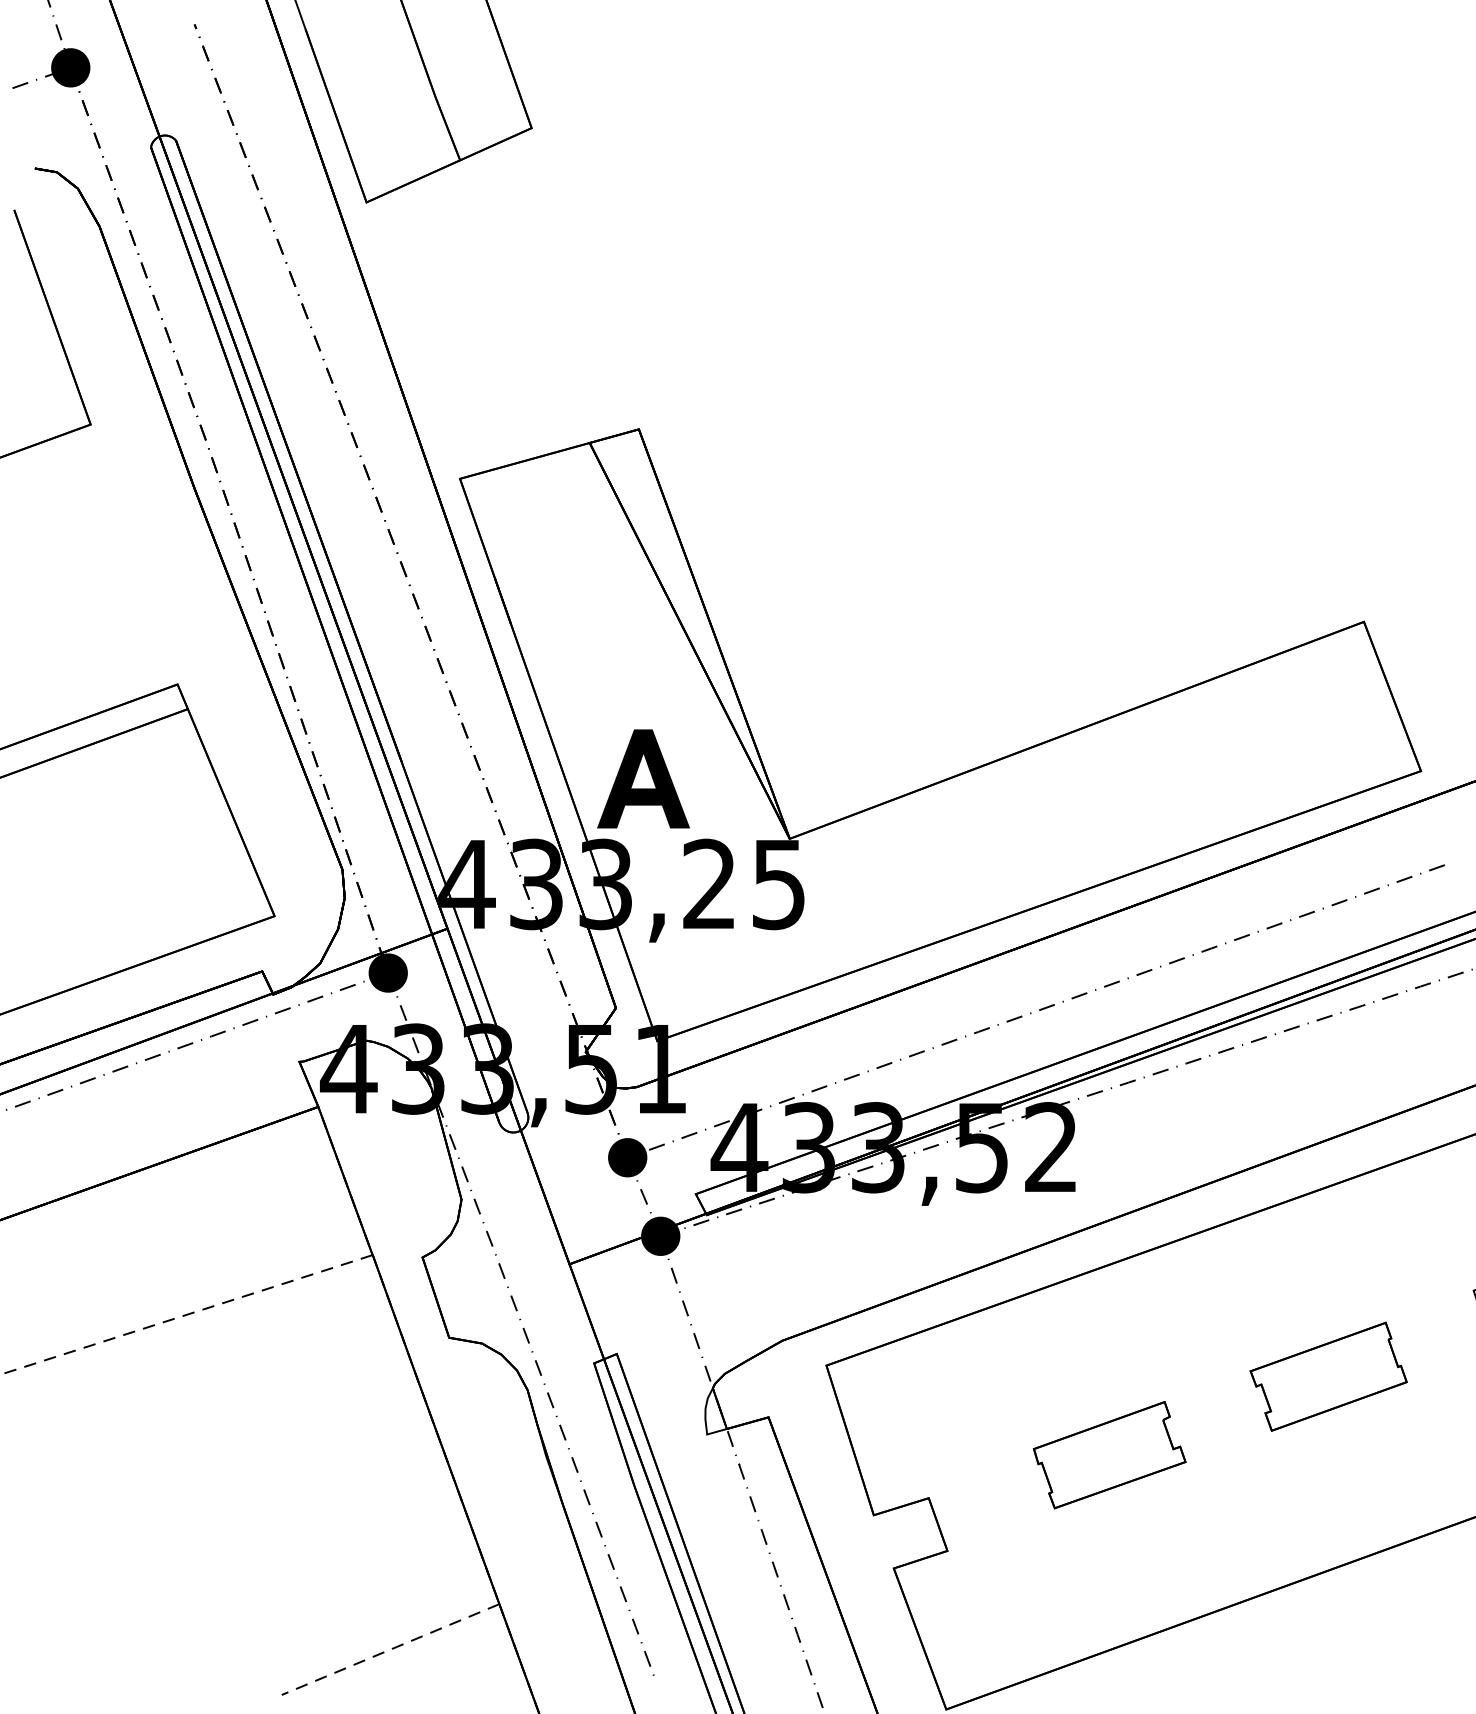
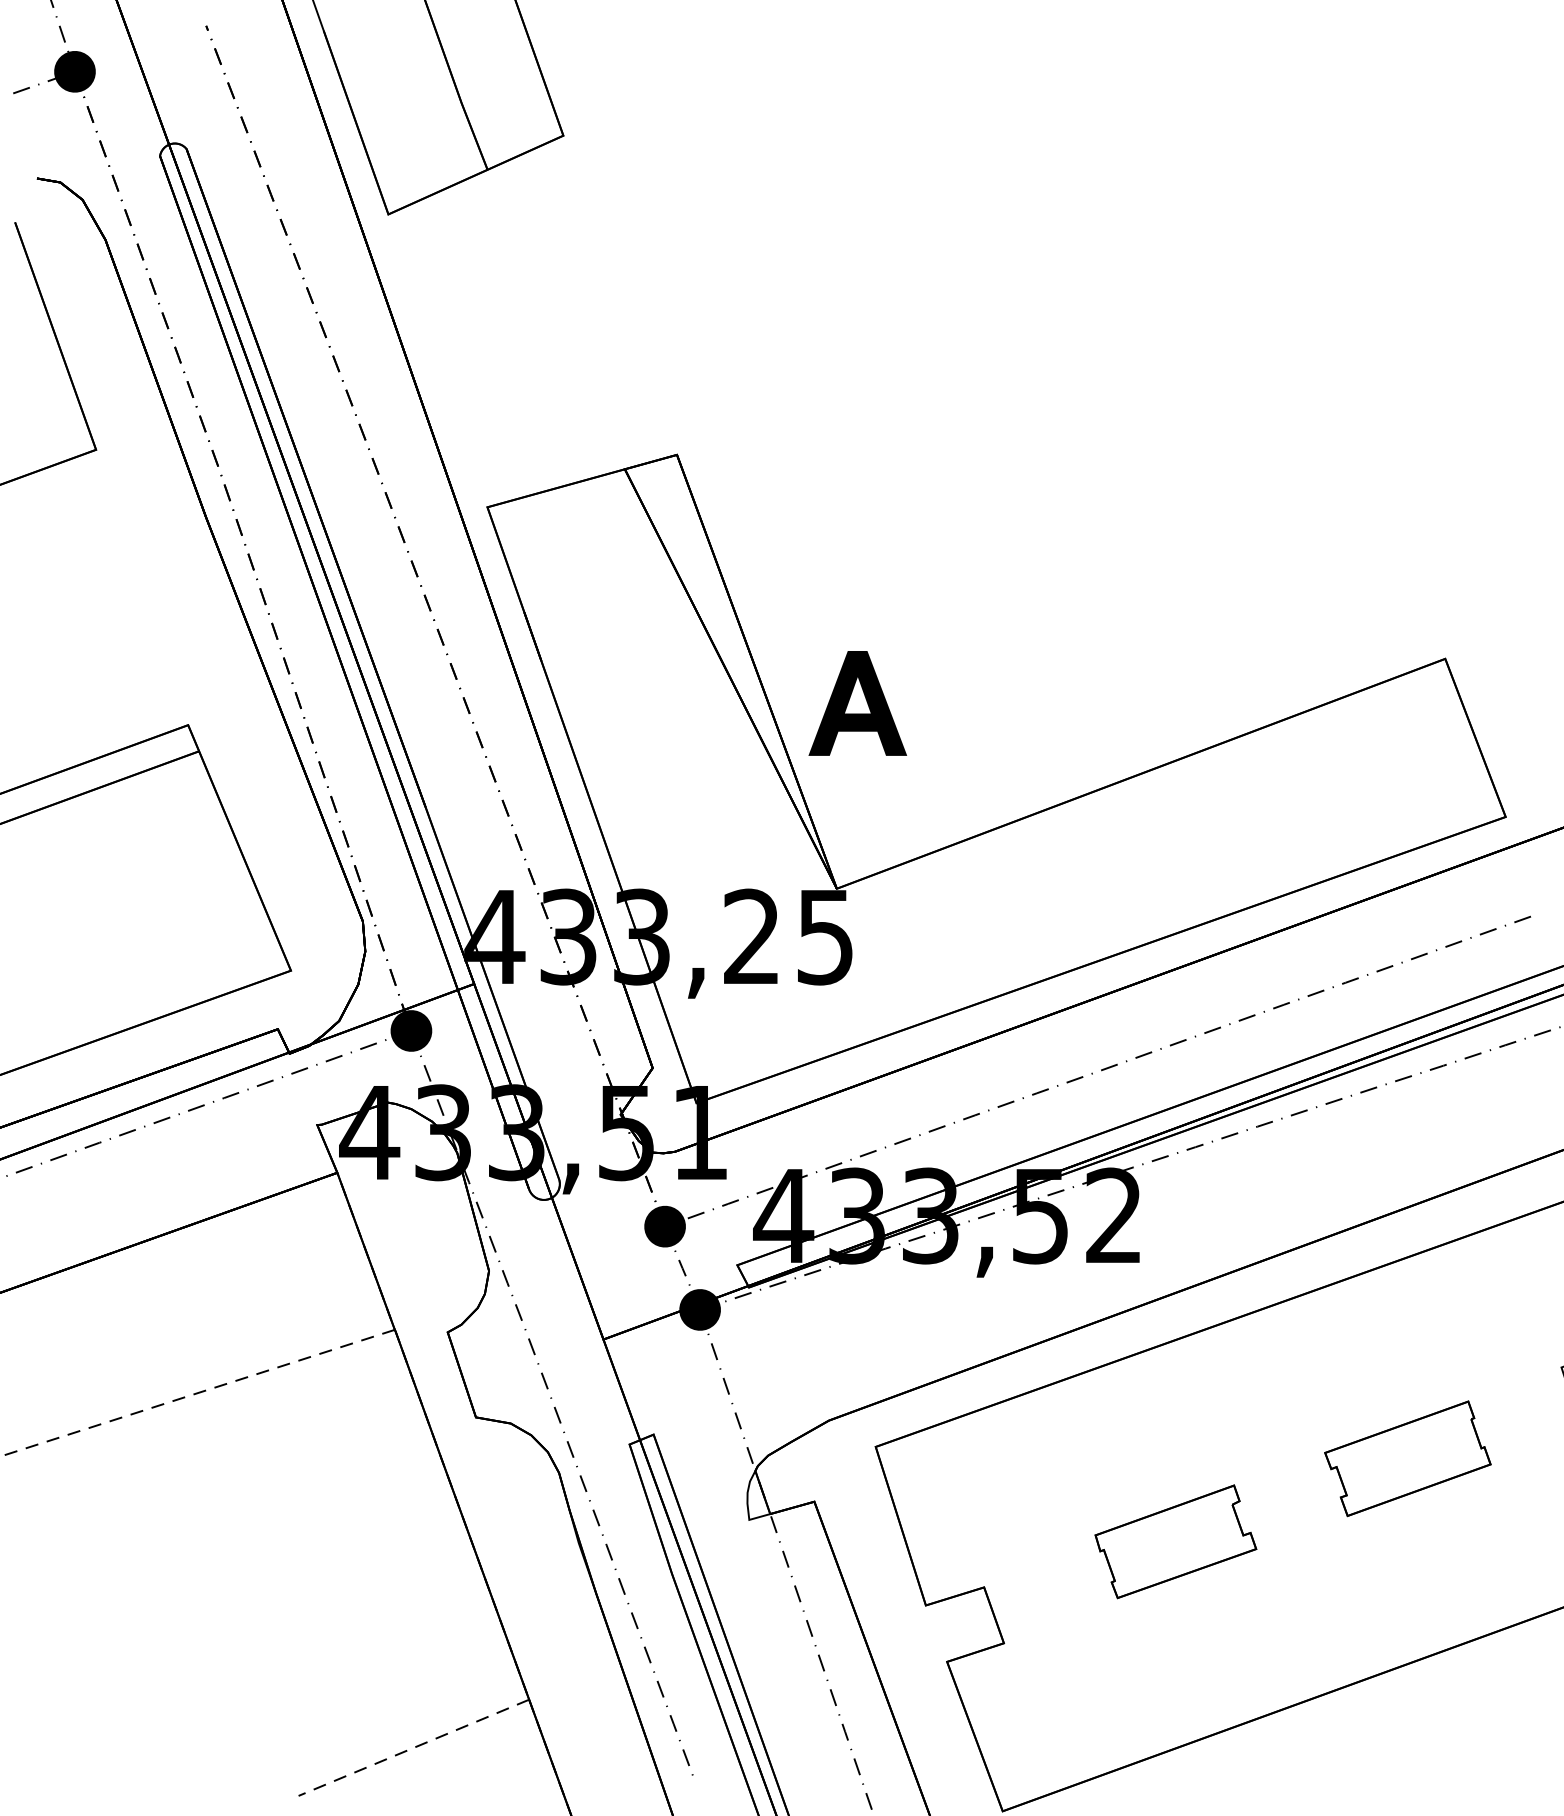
part: (643, 778) -> (857, 702), moved

